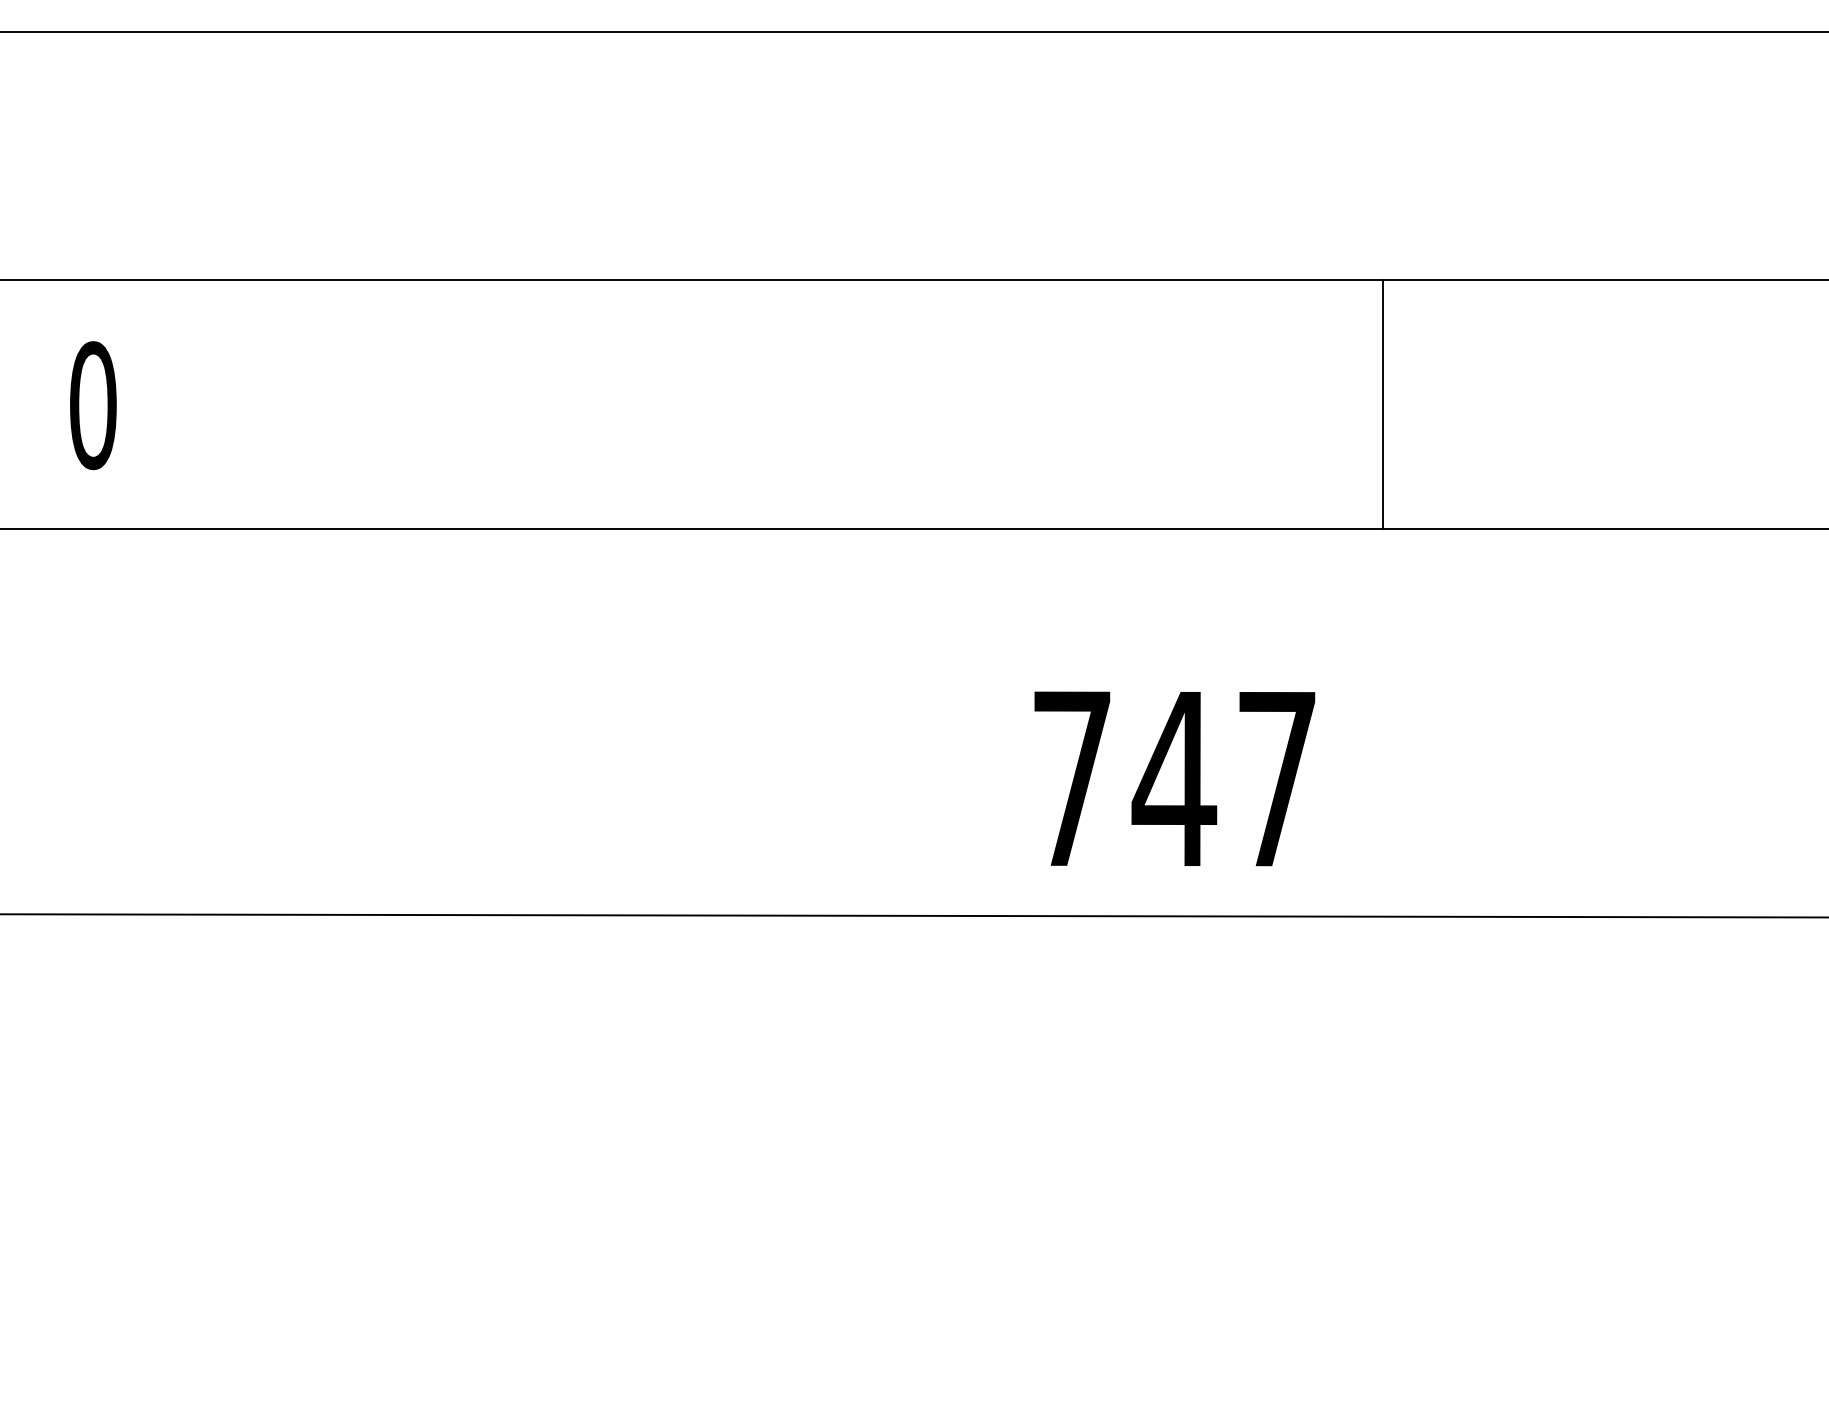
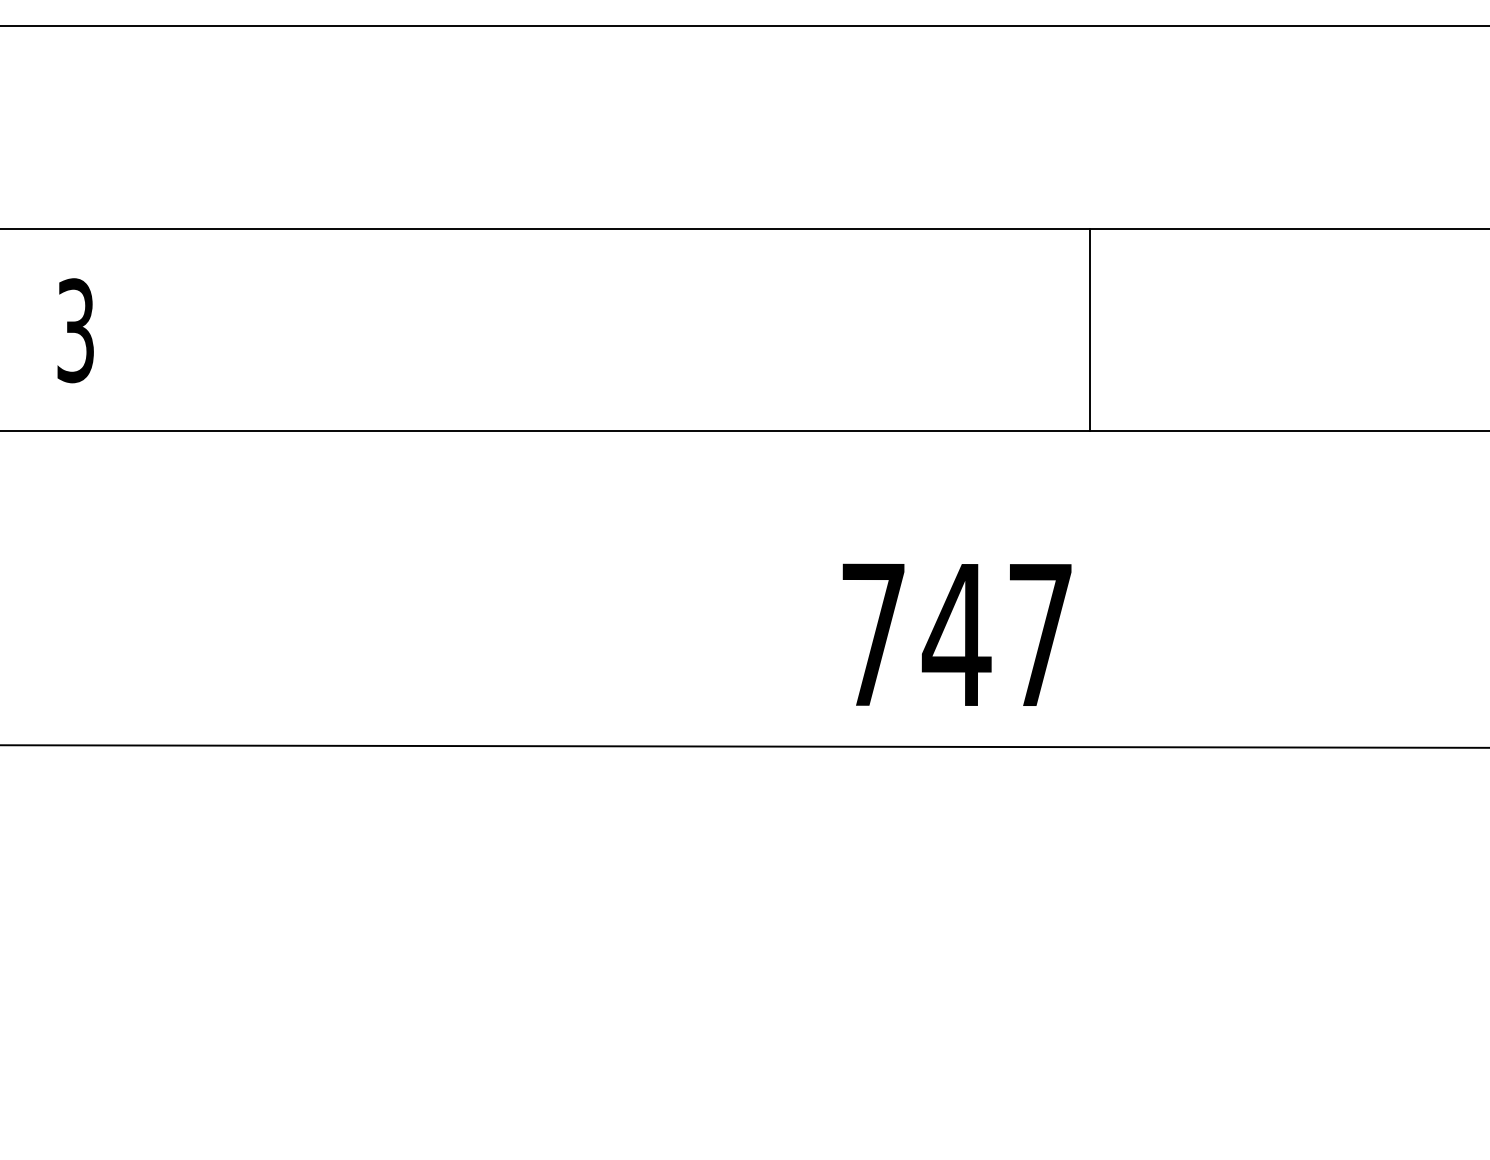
line: (1383, 404) -> (1090, 329), moved
text: (93, 405) -> (75, 330), 0 -> 3

